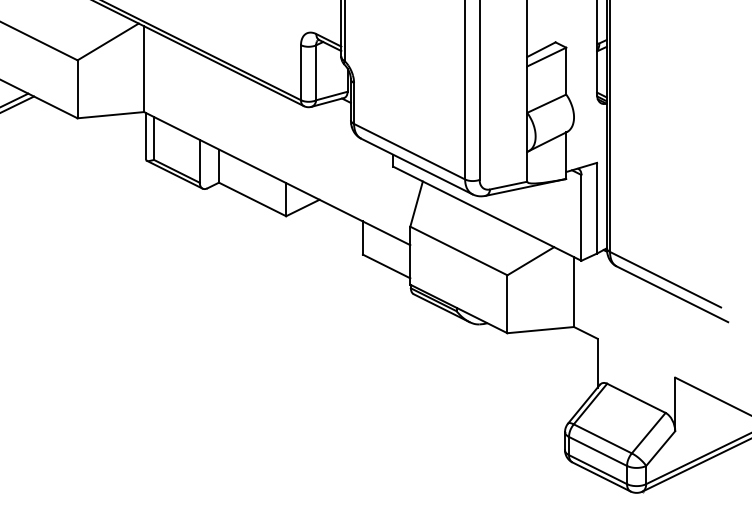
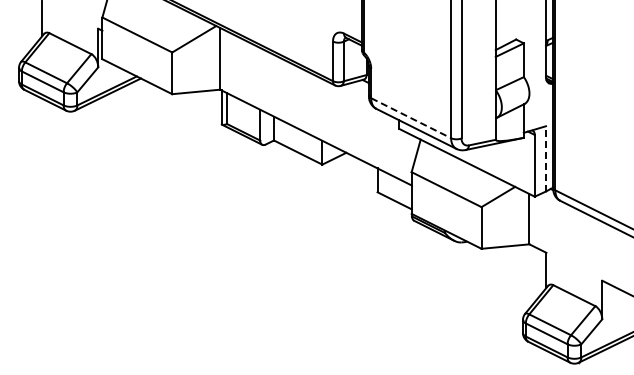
line: (410, 152) -> (411, 118), solid -> dashed
line: (597, 207) -> (546, 158), solid -> dashed

